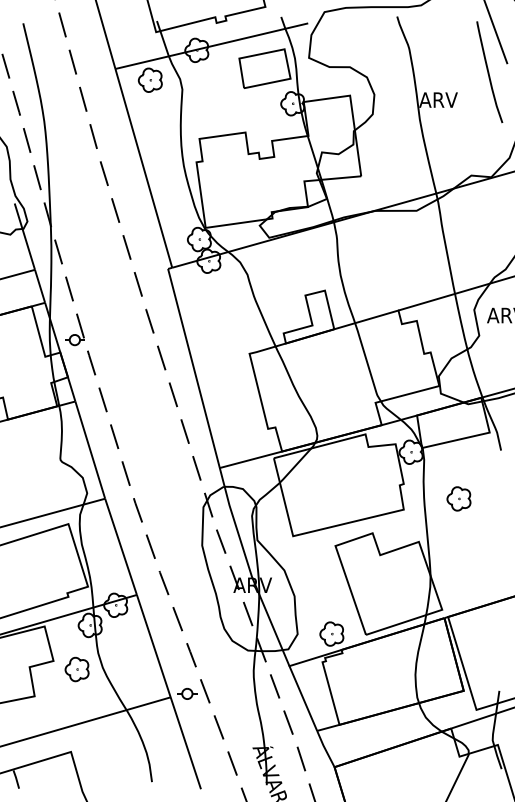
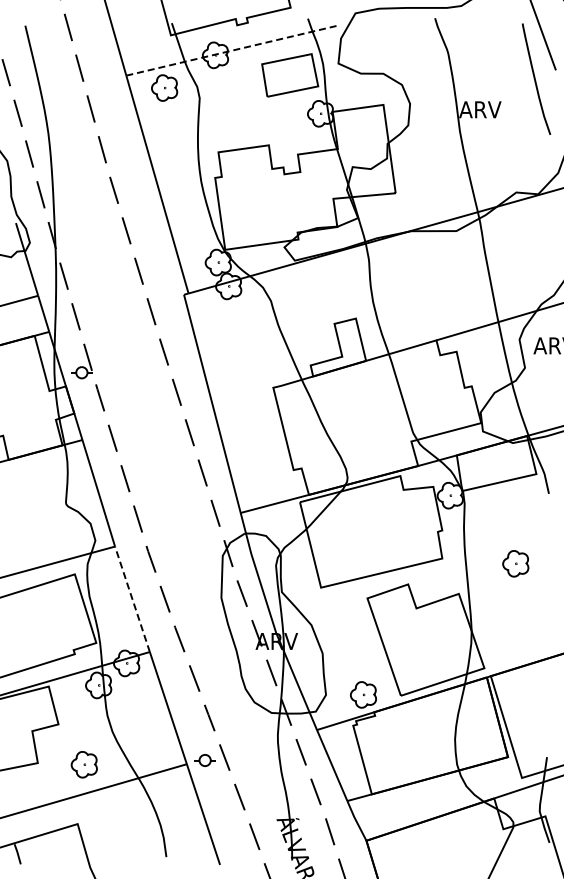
line: (213, 45) -> (233, 50), solid -> dashed
part: (458, 498) -> (515, 563), moved
line: (121, 547) -> (132, 599), solid -> dashed
part: (76, 669) -> (83, 764), moved

